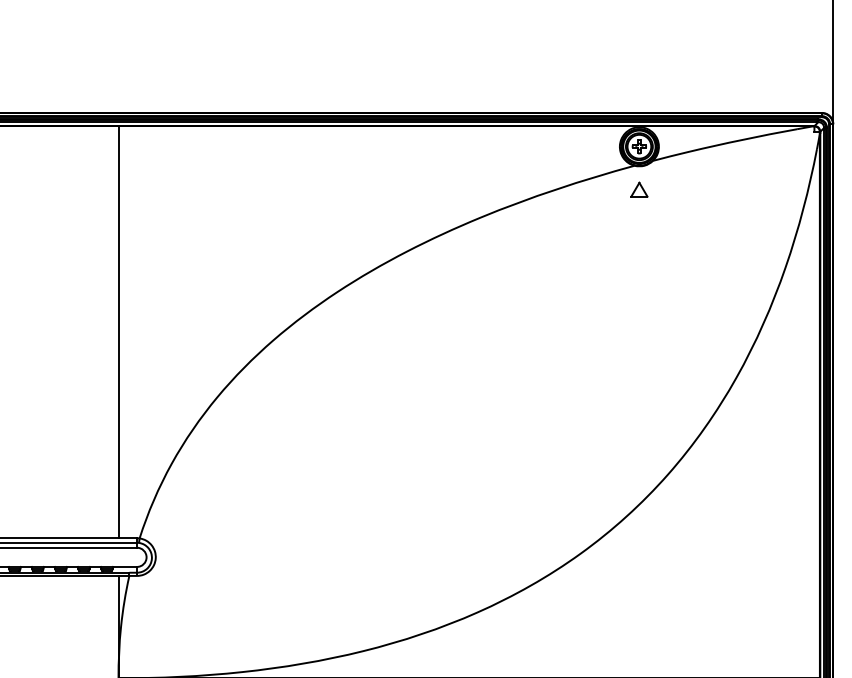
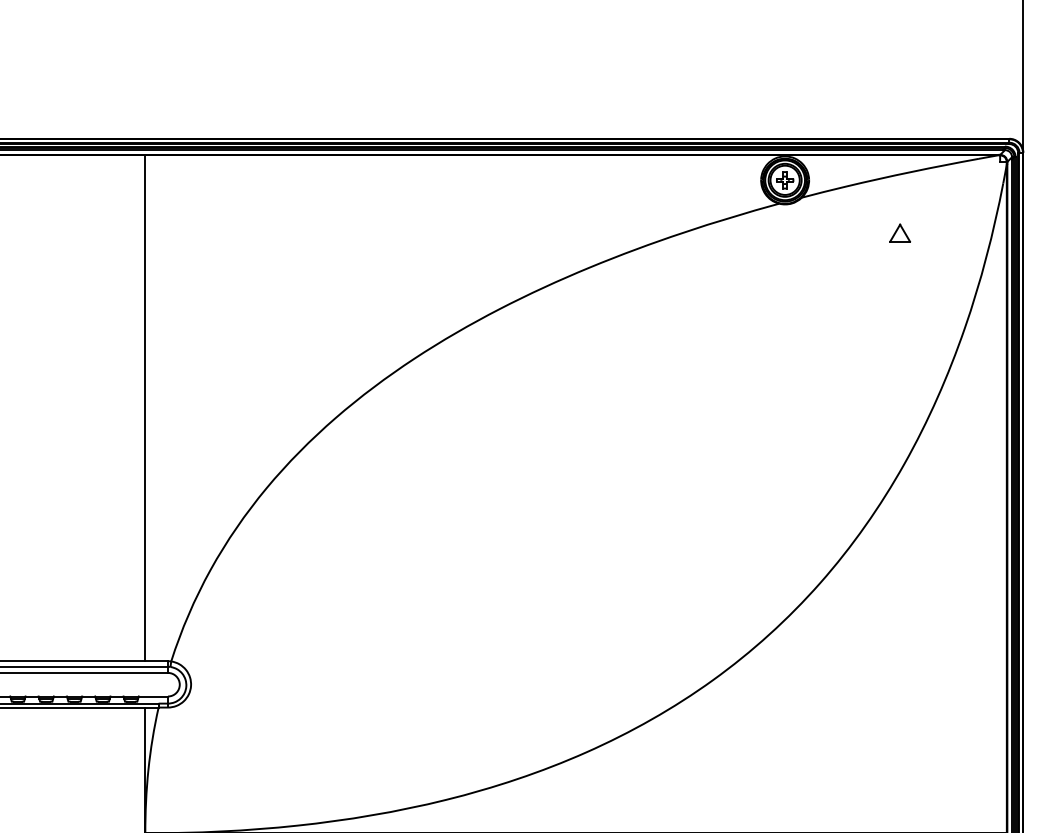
part: (638, 189) -> (899, 232), moved

